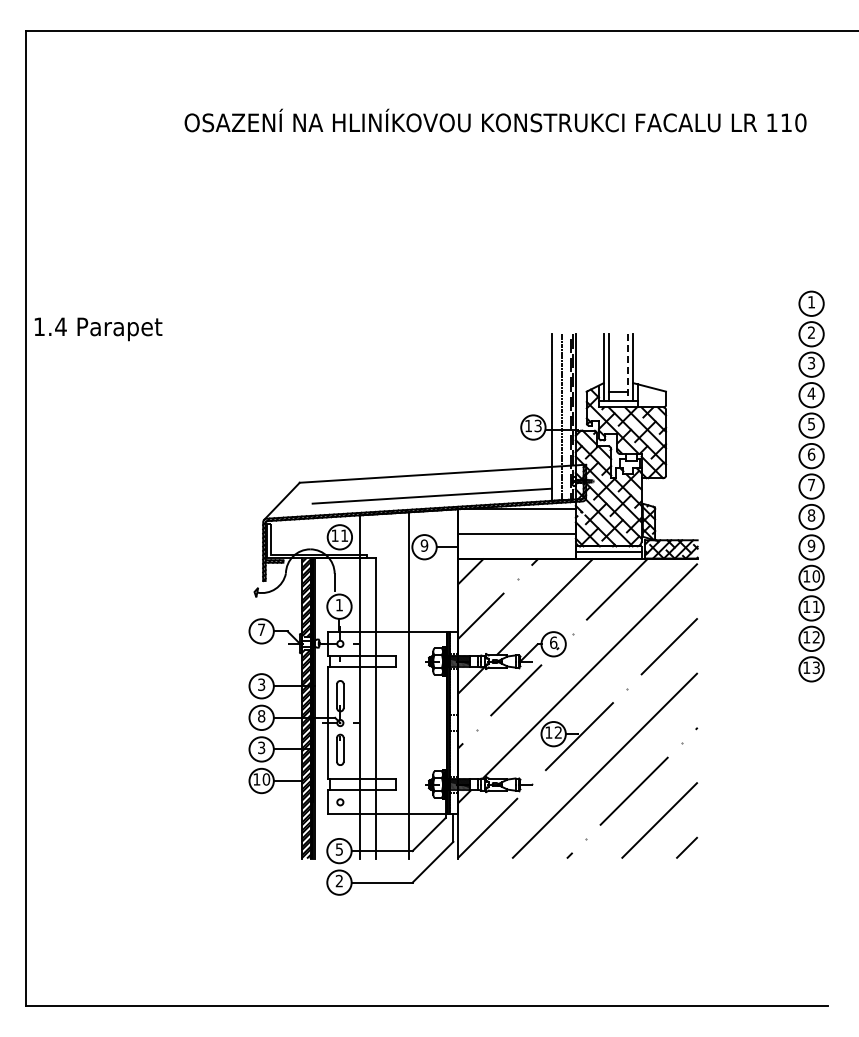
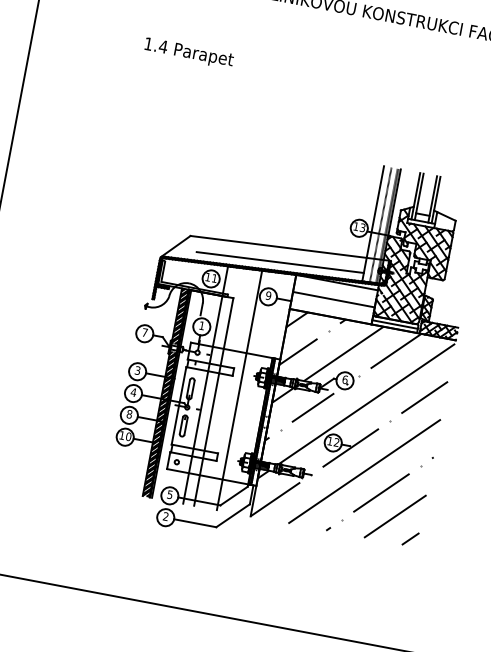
text: (98, 329) -> (189, 53), moved
line: (628, 367) -> (432, 199), dashed -> solid
text: (261, 716) -> (133, 392), 8 -> 4
text: (261, 747) -> (129, 414), 3 -> 8

